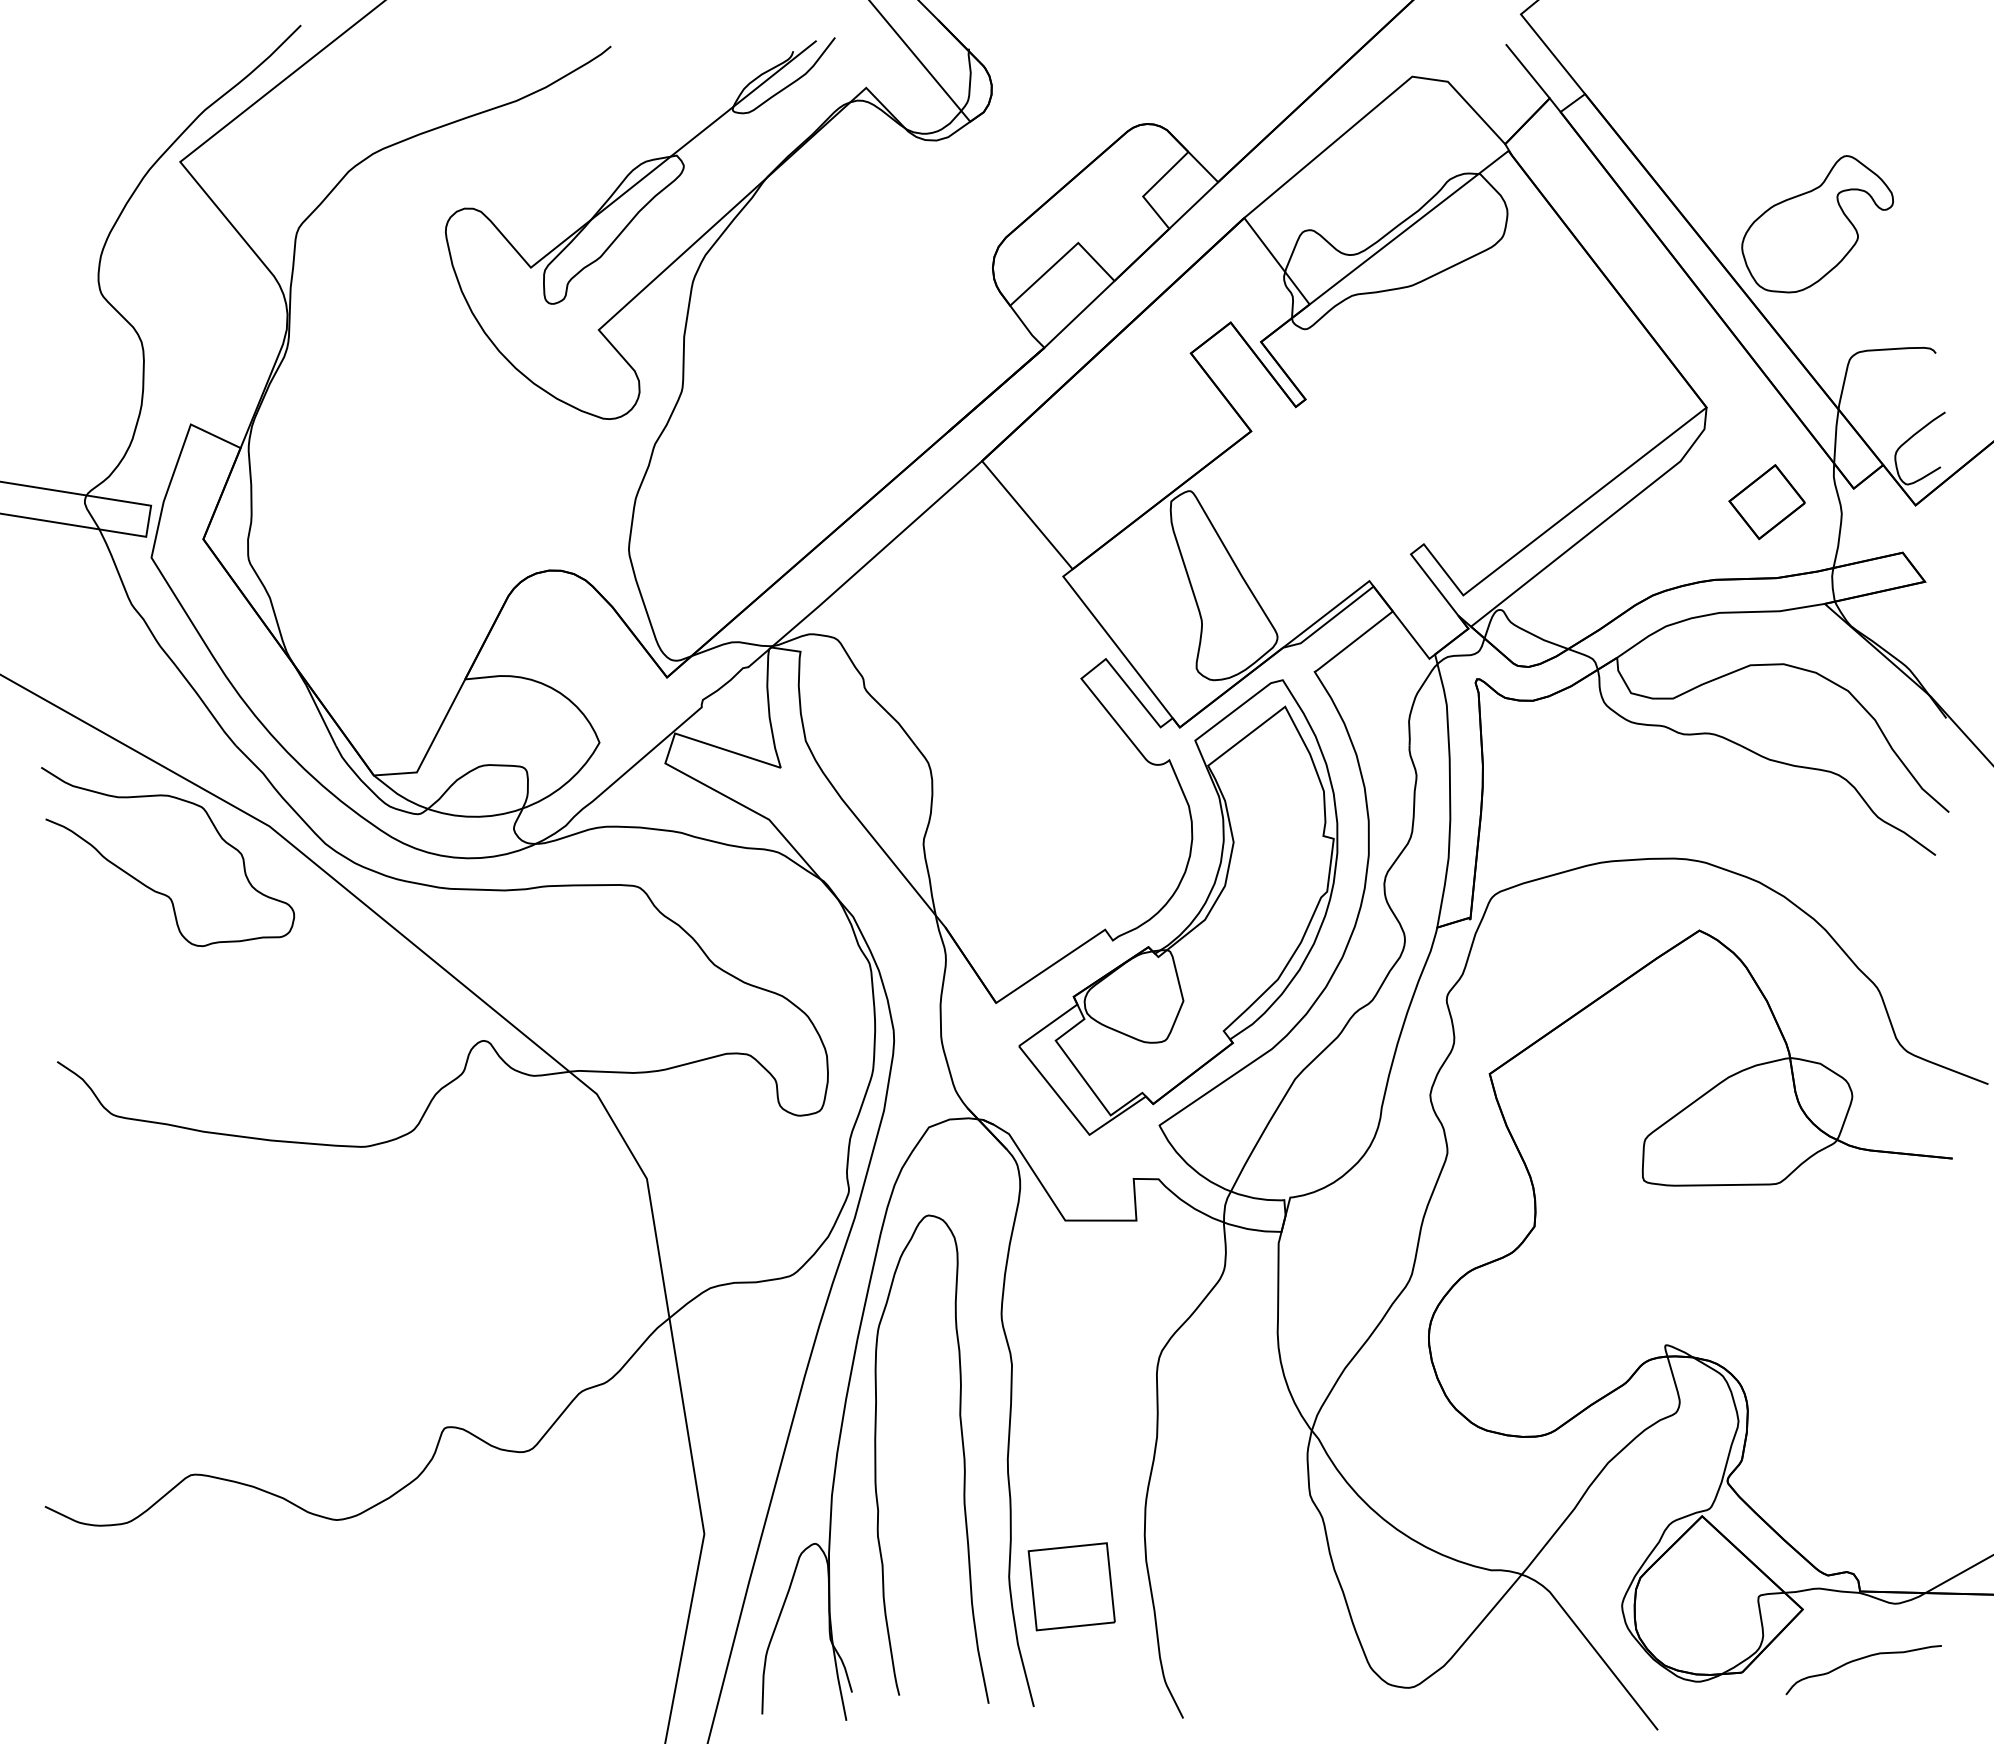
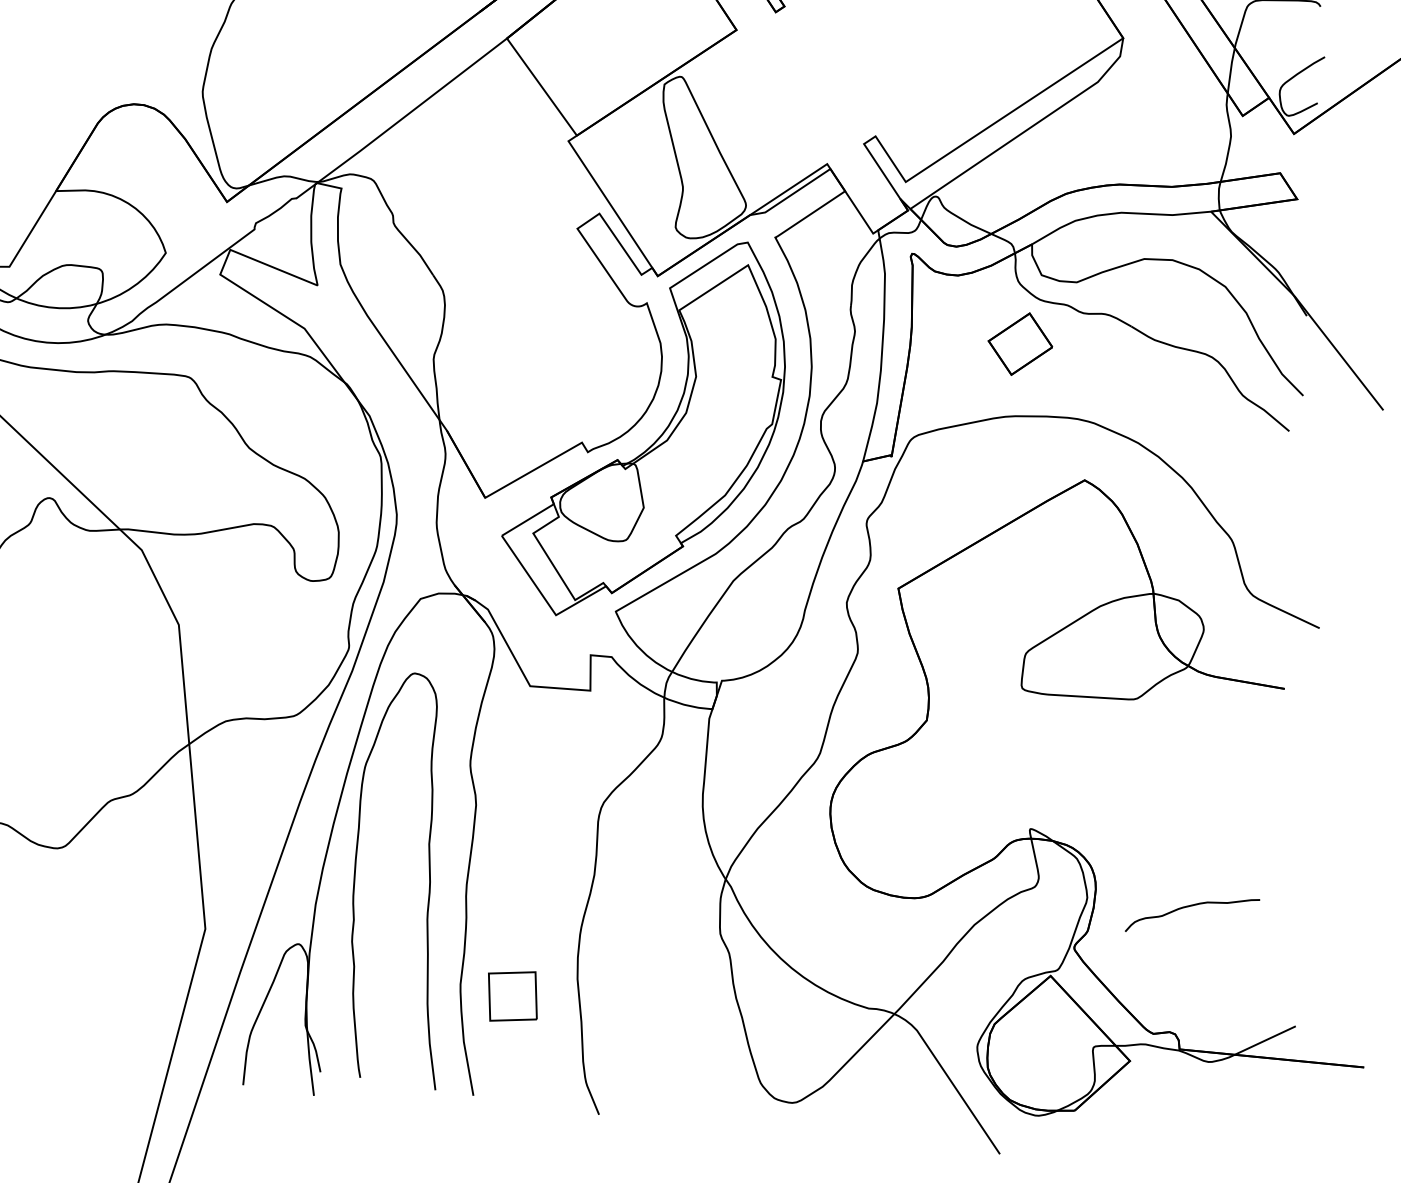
part: (1766, 502) -> (1019, 344), moved
part: (1071, 1586) -> (512, 996), size x0.7
curve: (1862, 1659) -> (1192, 906), moved

